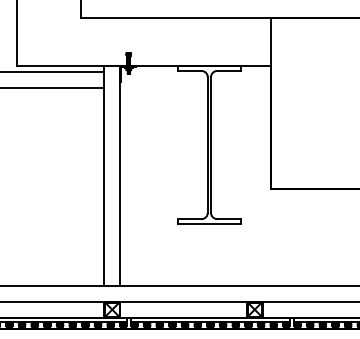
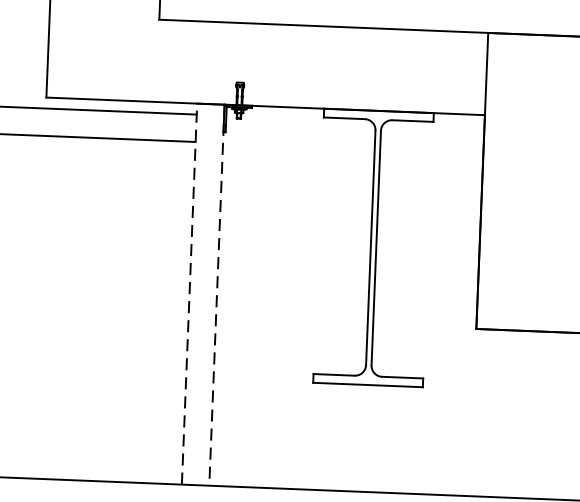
line: (104, 175) -> (189, 293), solid -> dashed
line: (120, 176) -> (217, 296), solid -> dashed

